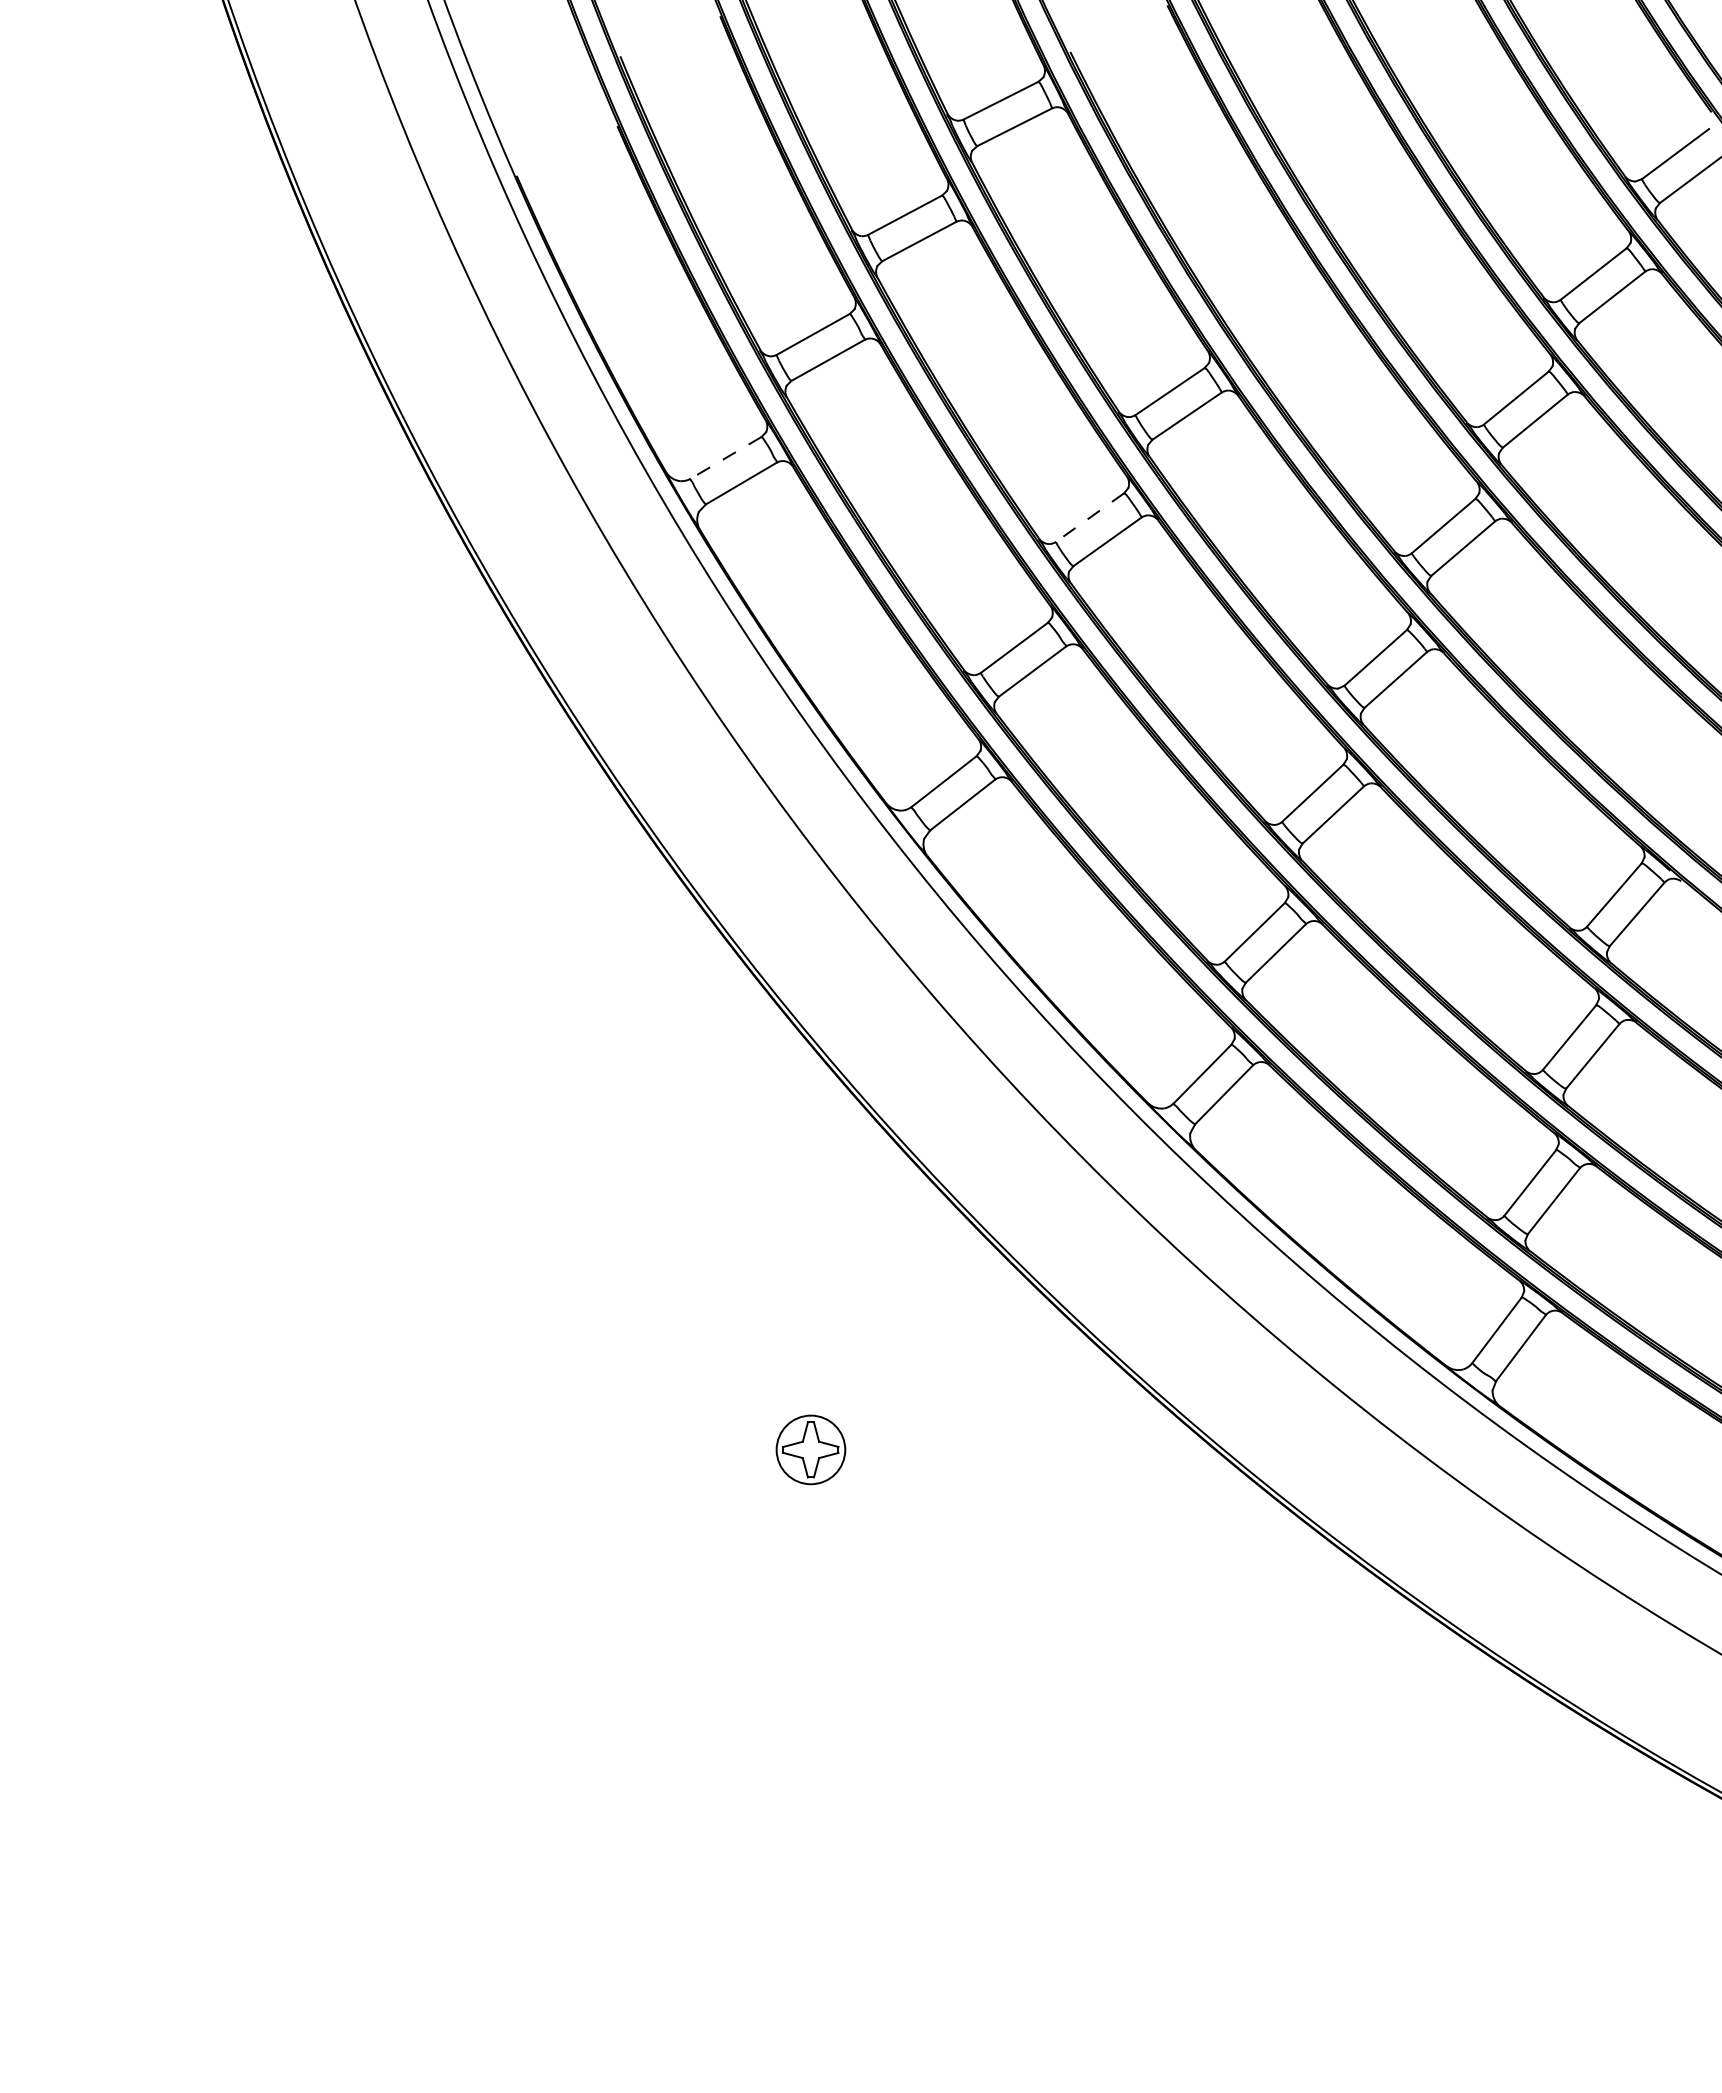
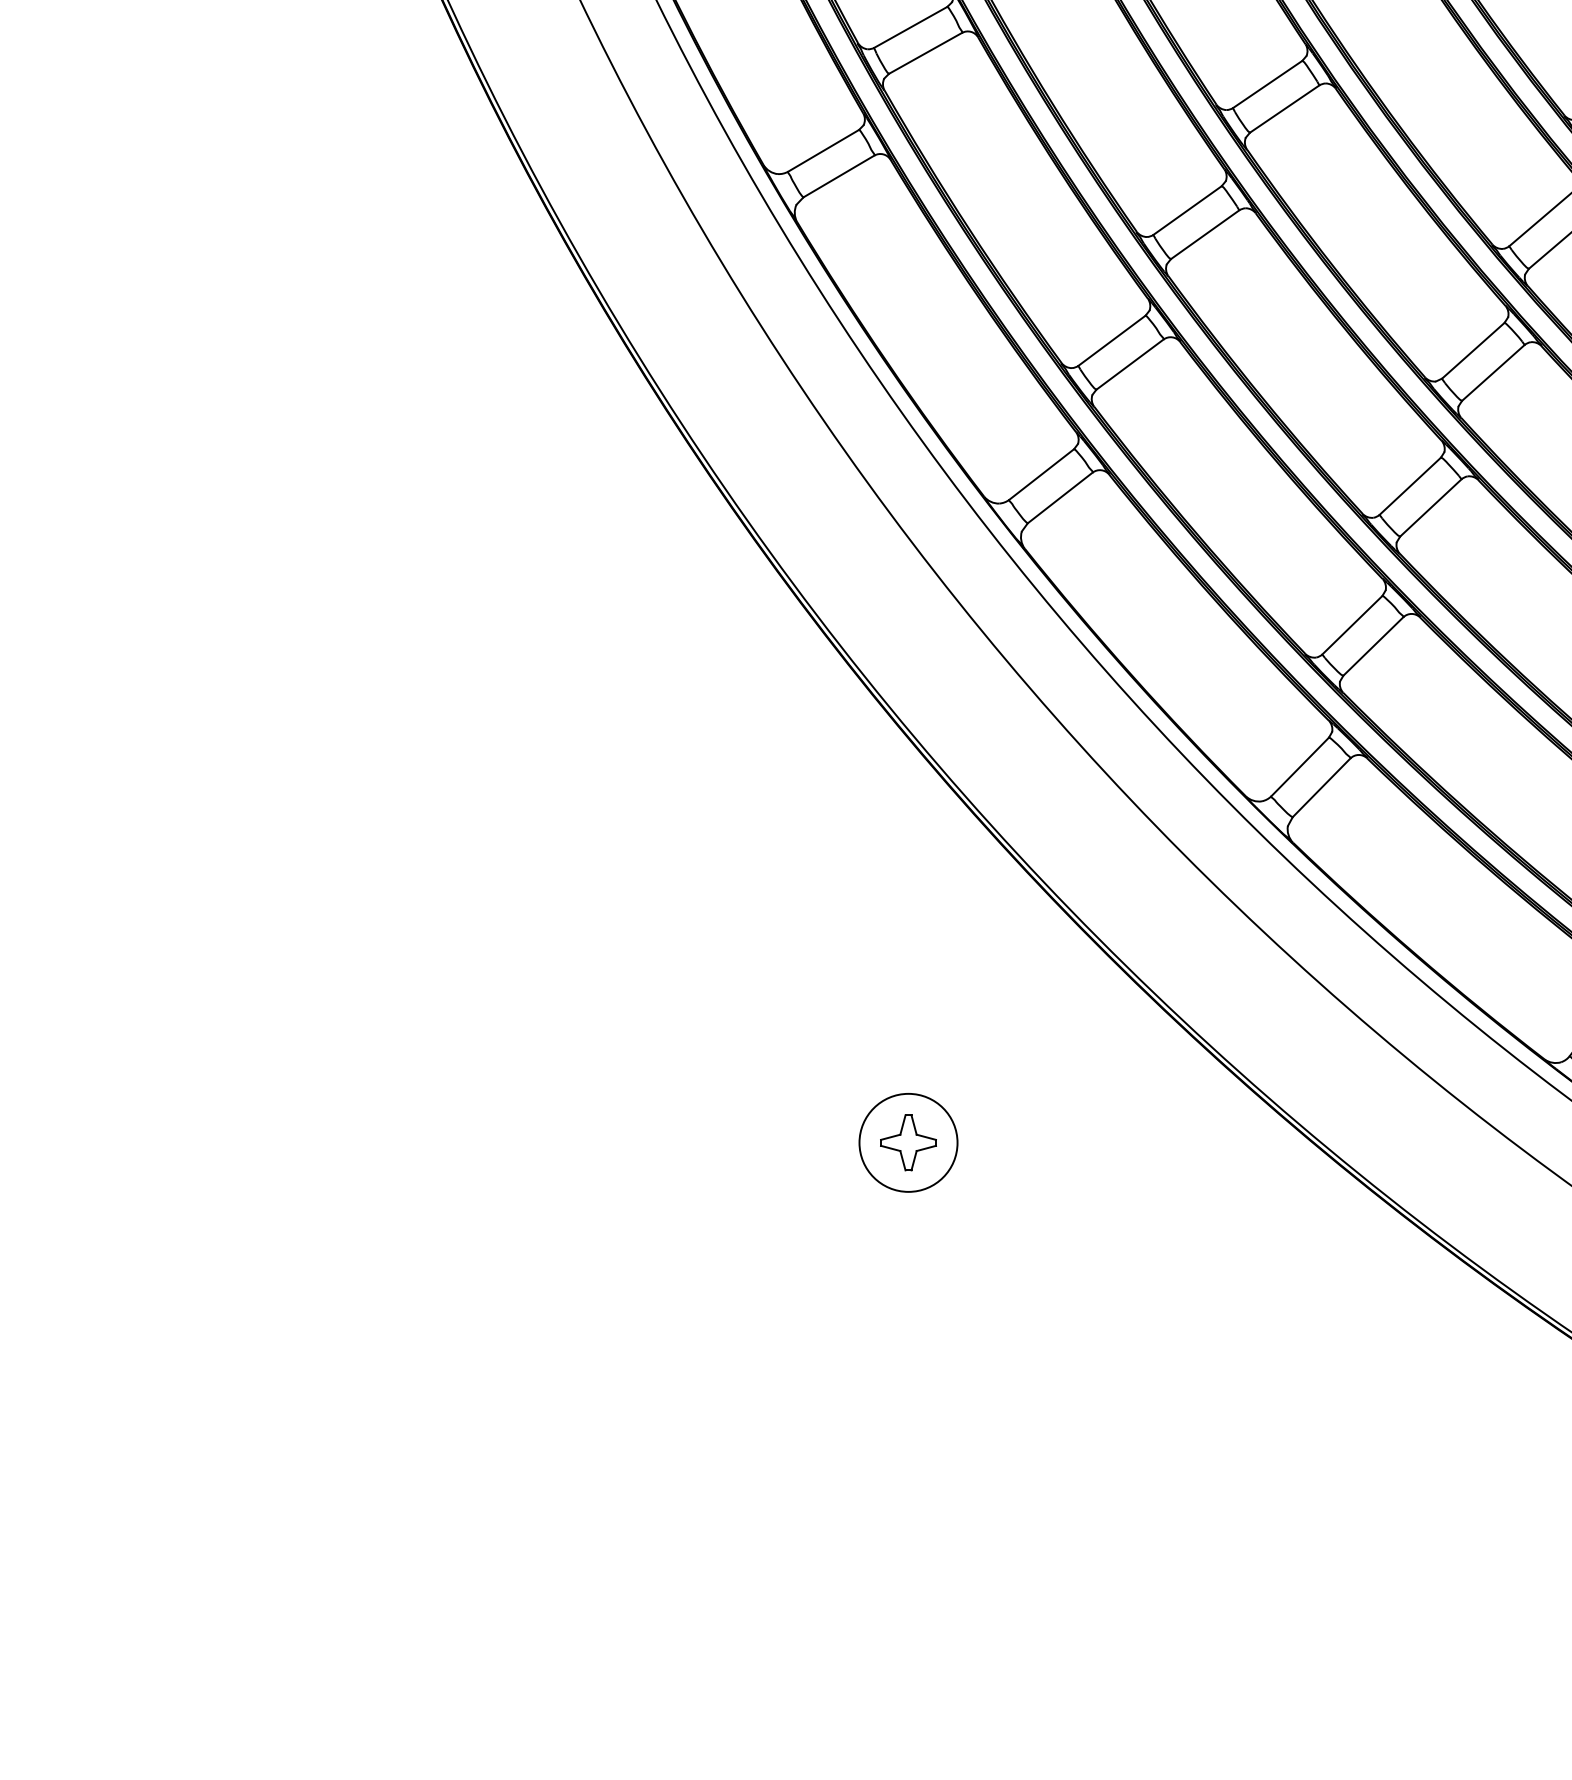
line: (725, 458) -> (823, 151), dashed -> solid
line: (1090, 517) -> (1188, 210), dashed -> solid
circle: (810, 1449) -> (908, 1142), size x1.43

